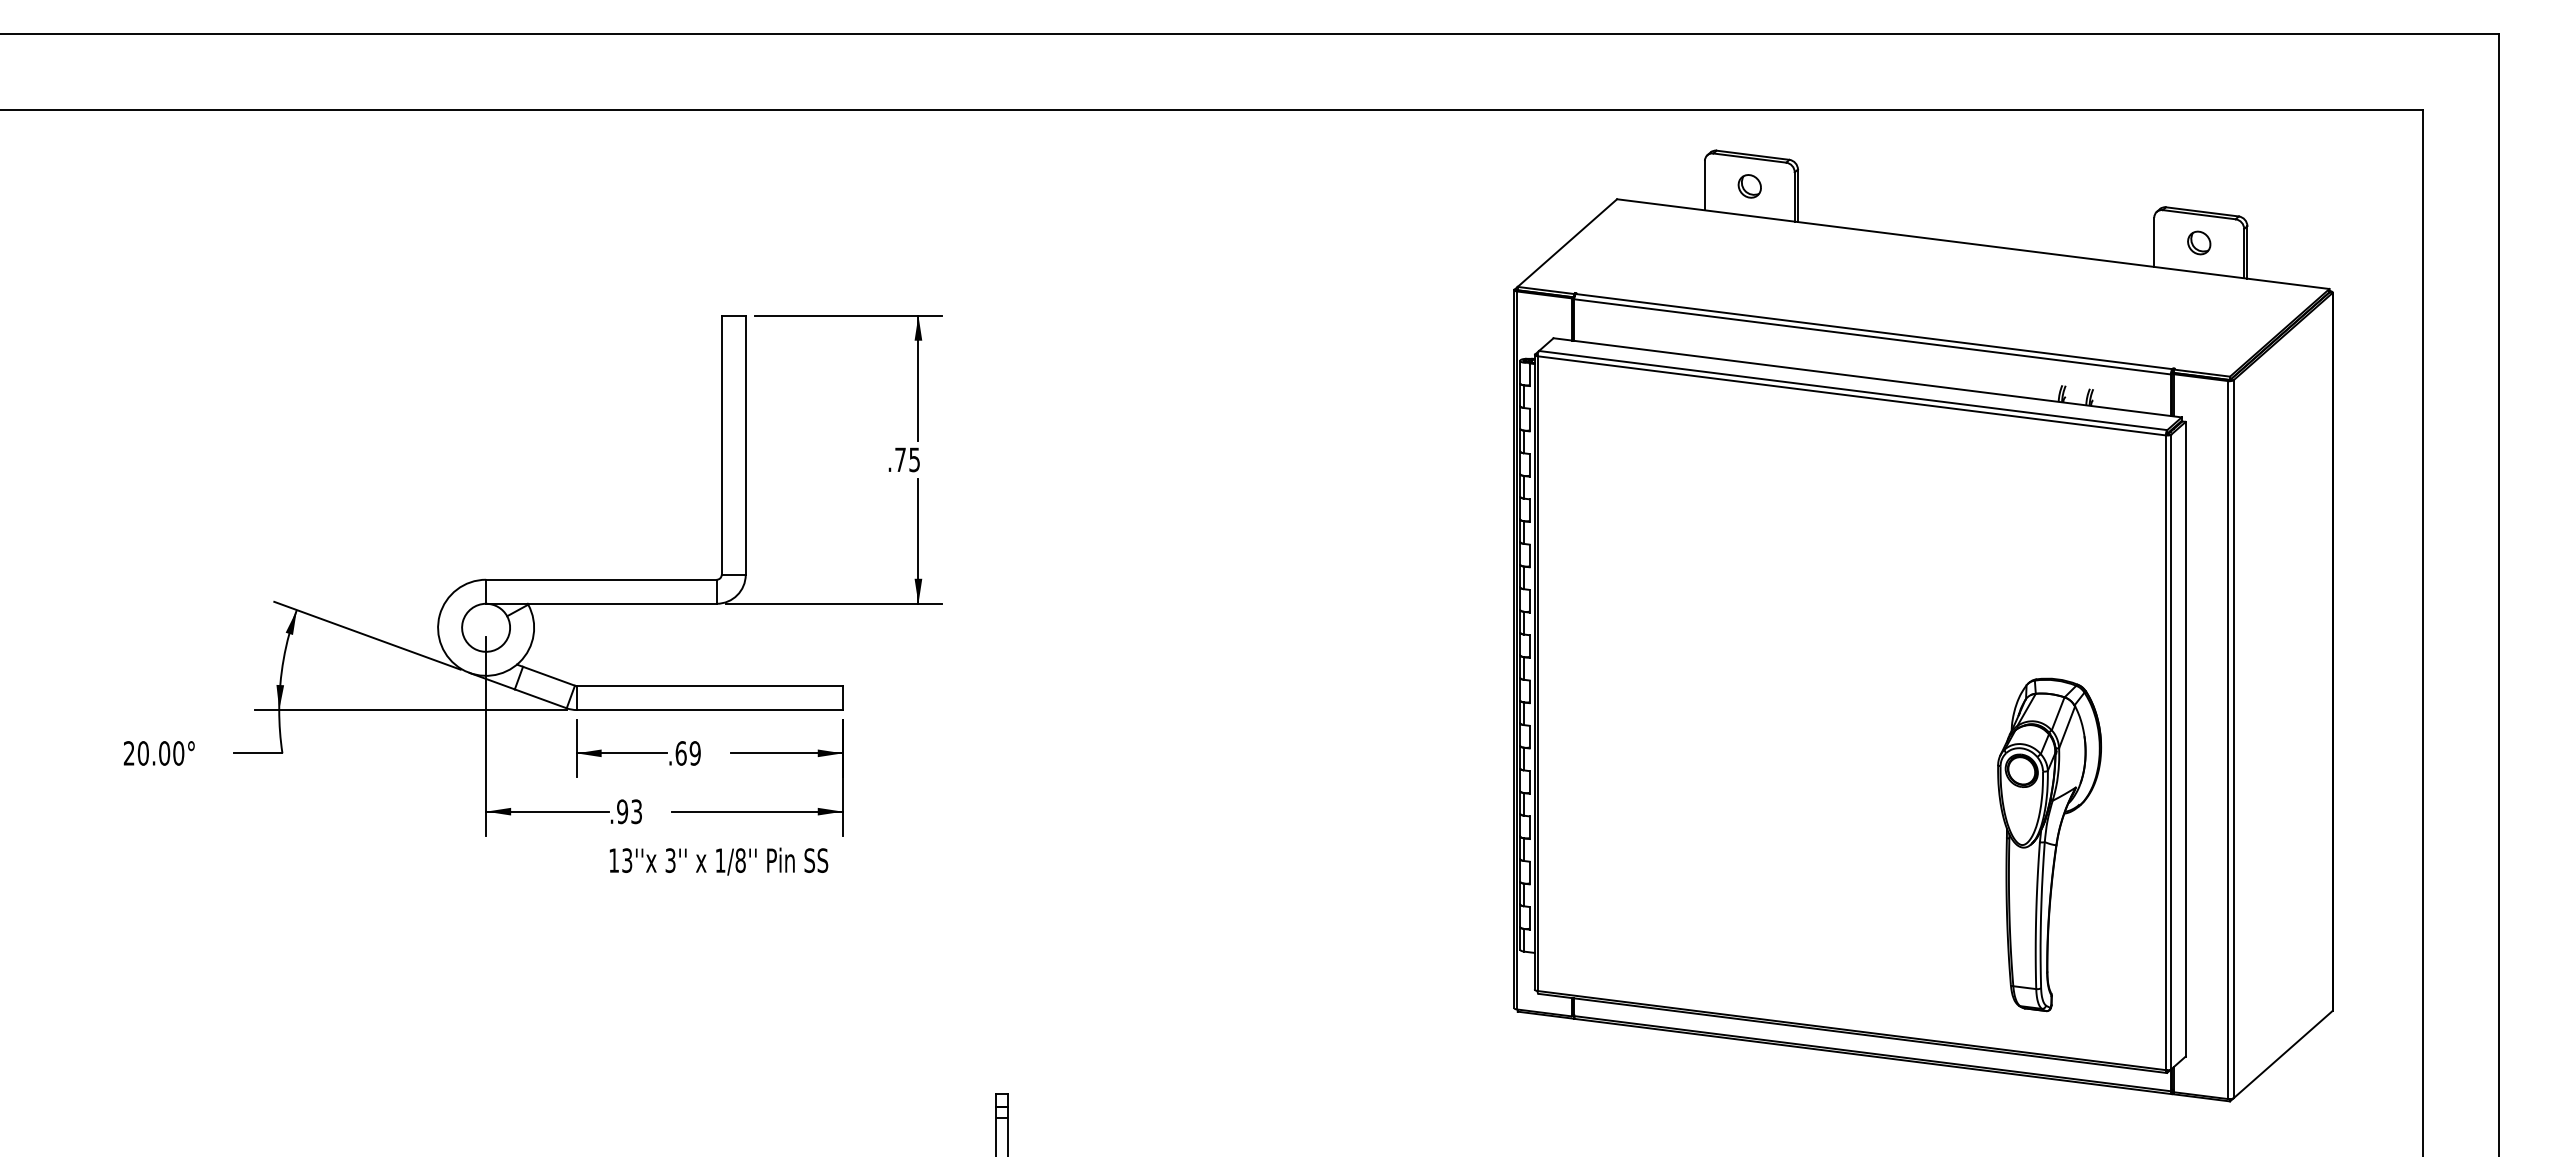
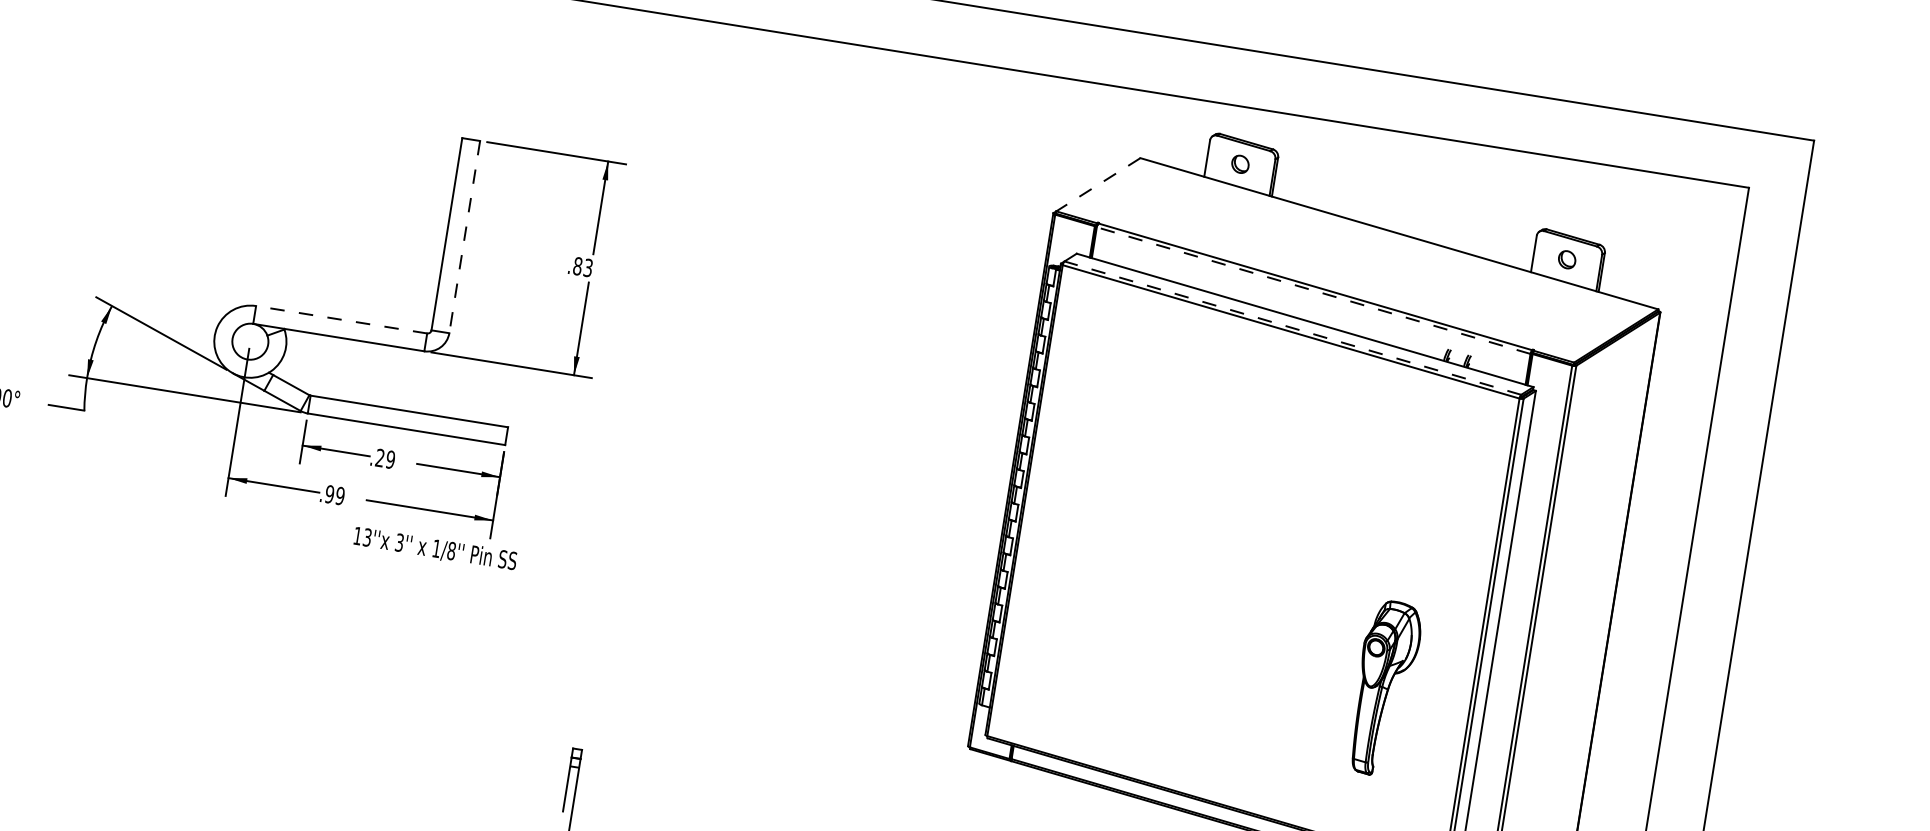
line: (1567, 243) -> (1098, 185), solid -> dashed
line: (1872, 336) -> (1313, 290), solid -> dashed
line: (1853, 390) -> (1293, 328), solid -> dashed
line: (745, 445) -> (464, 237), solid -> dashed
text: (907, 459) -> (583, 266), .75 -> .83
line: (600, 579) -> (340, 319), solid -> dashed
text: (680, 753) -> (379, 458), .69 -> .29
text: (636, 811) -> (340, 495), .93 -> .99
part: (2049, 844) -> (1384, 688), size x0.7
text: (718, 861) -> (435, 549), moved

